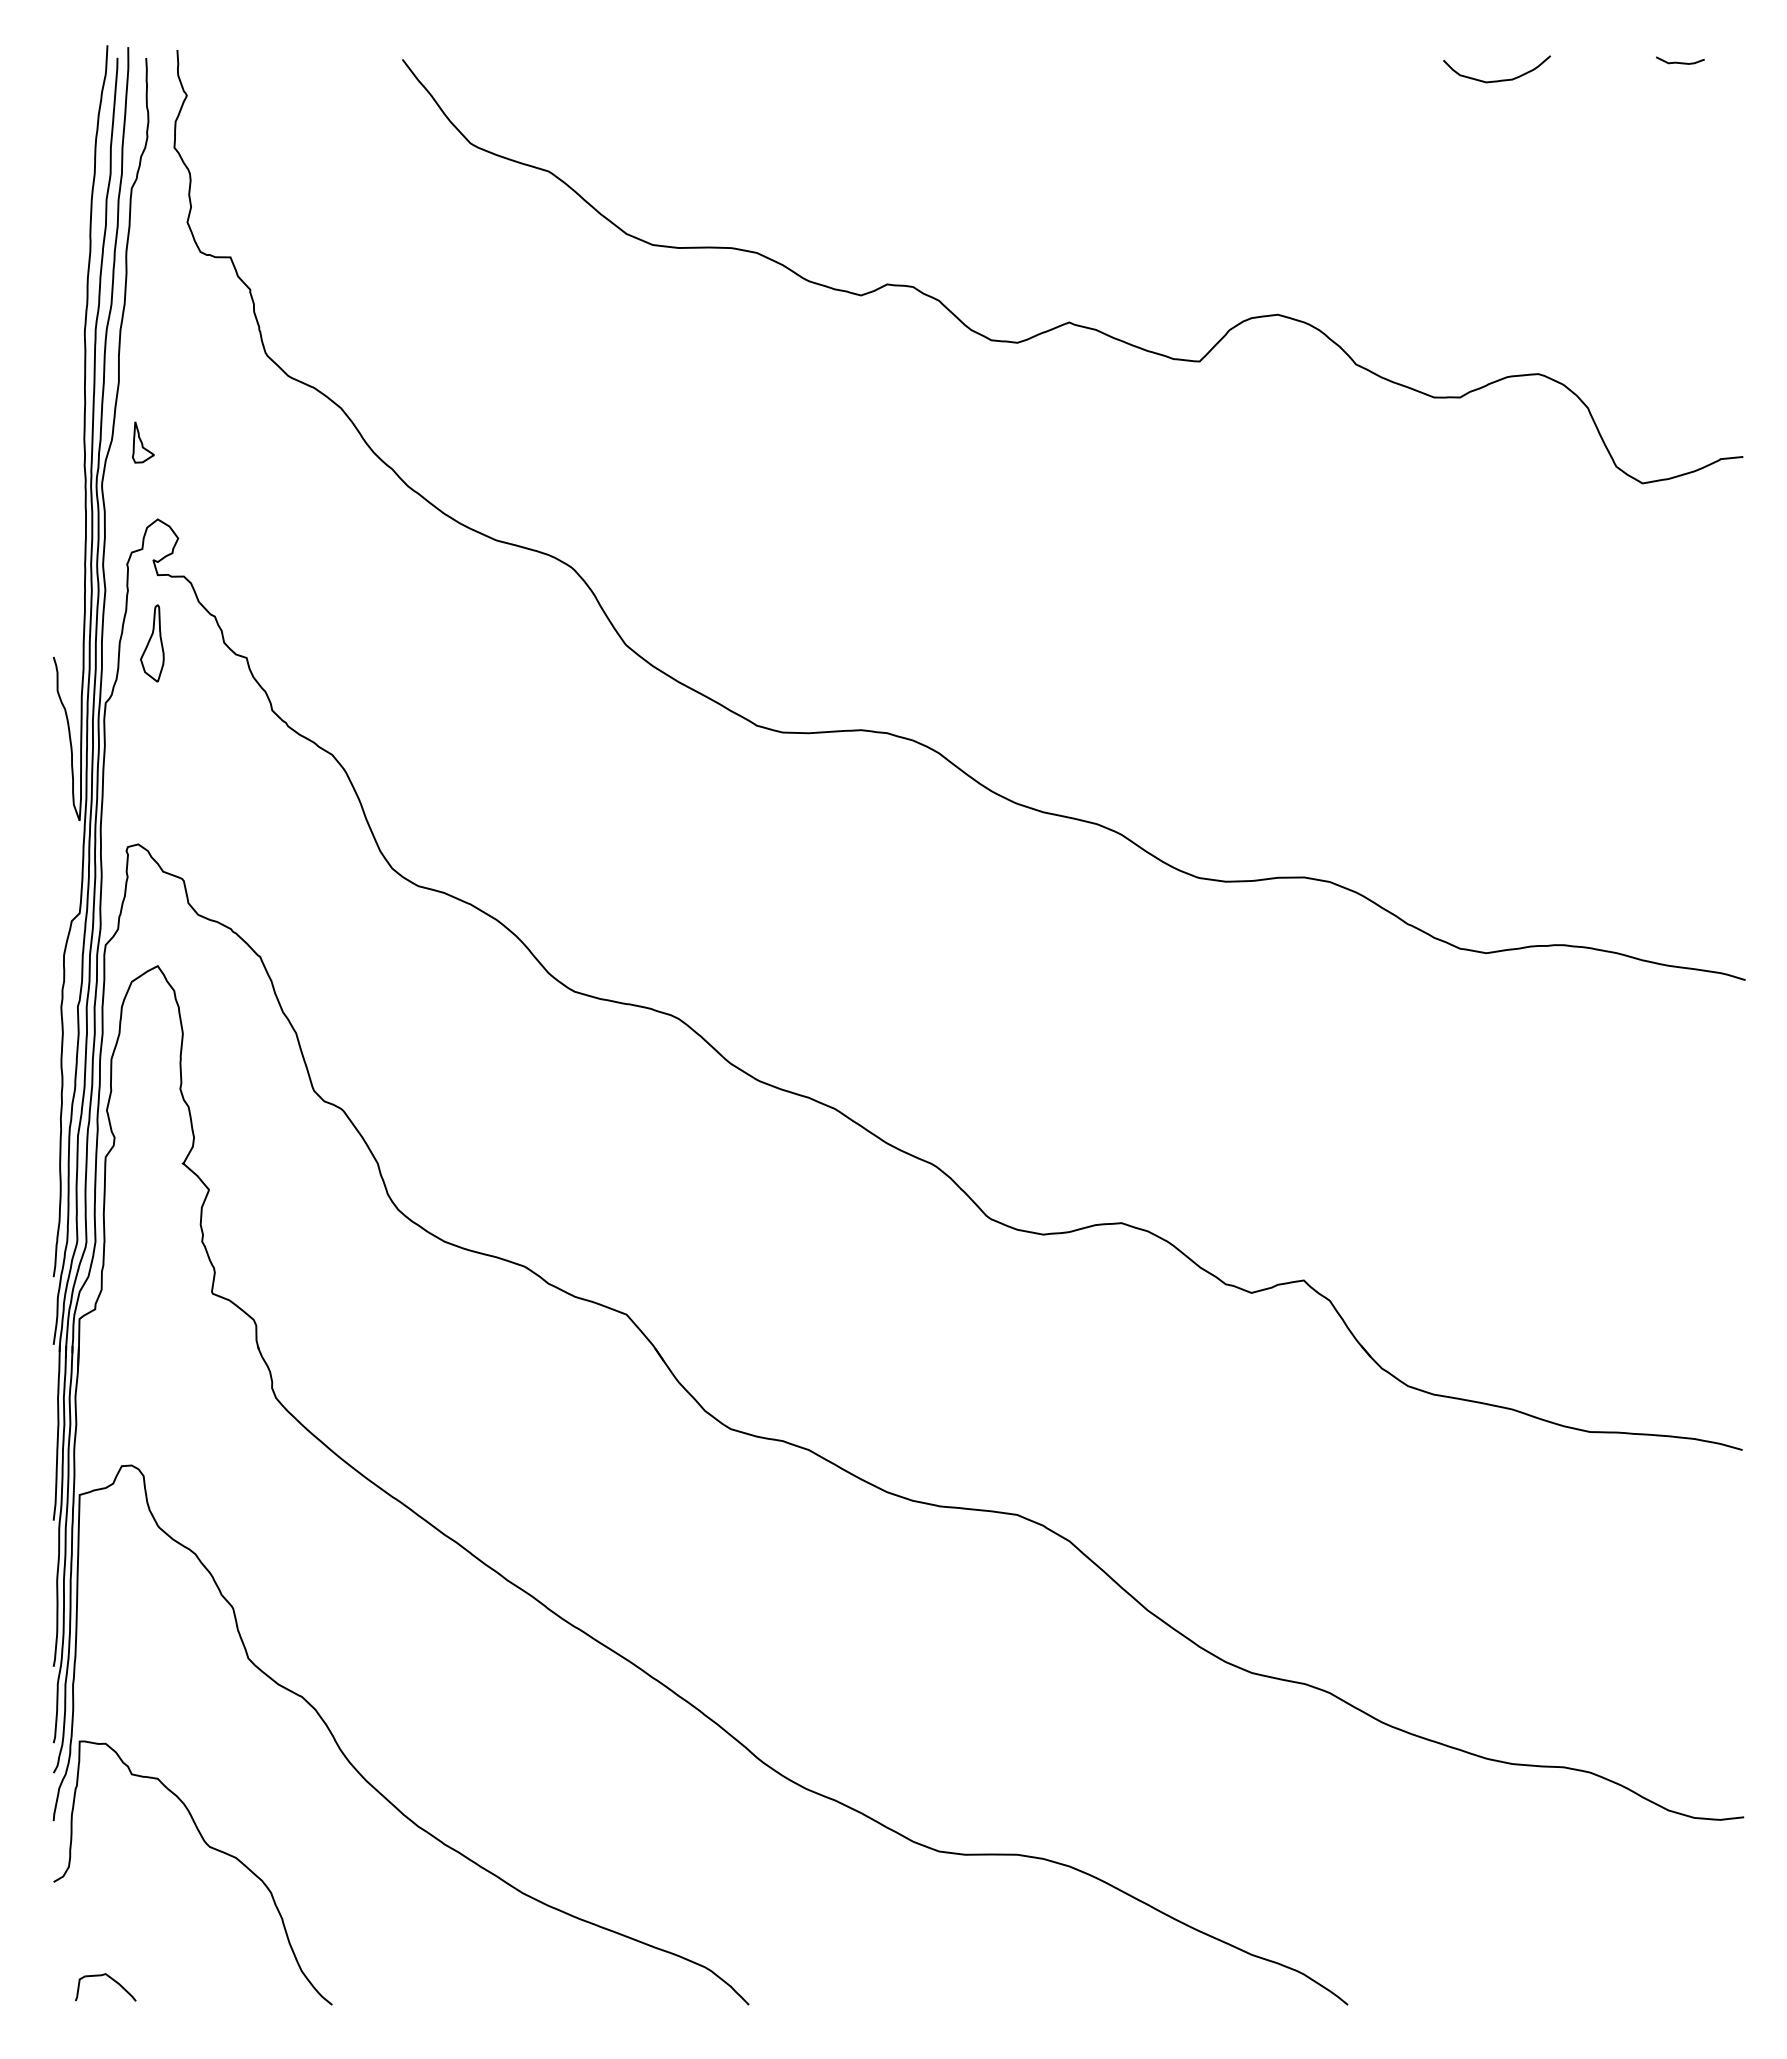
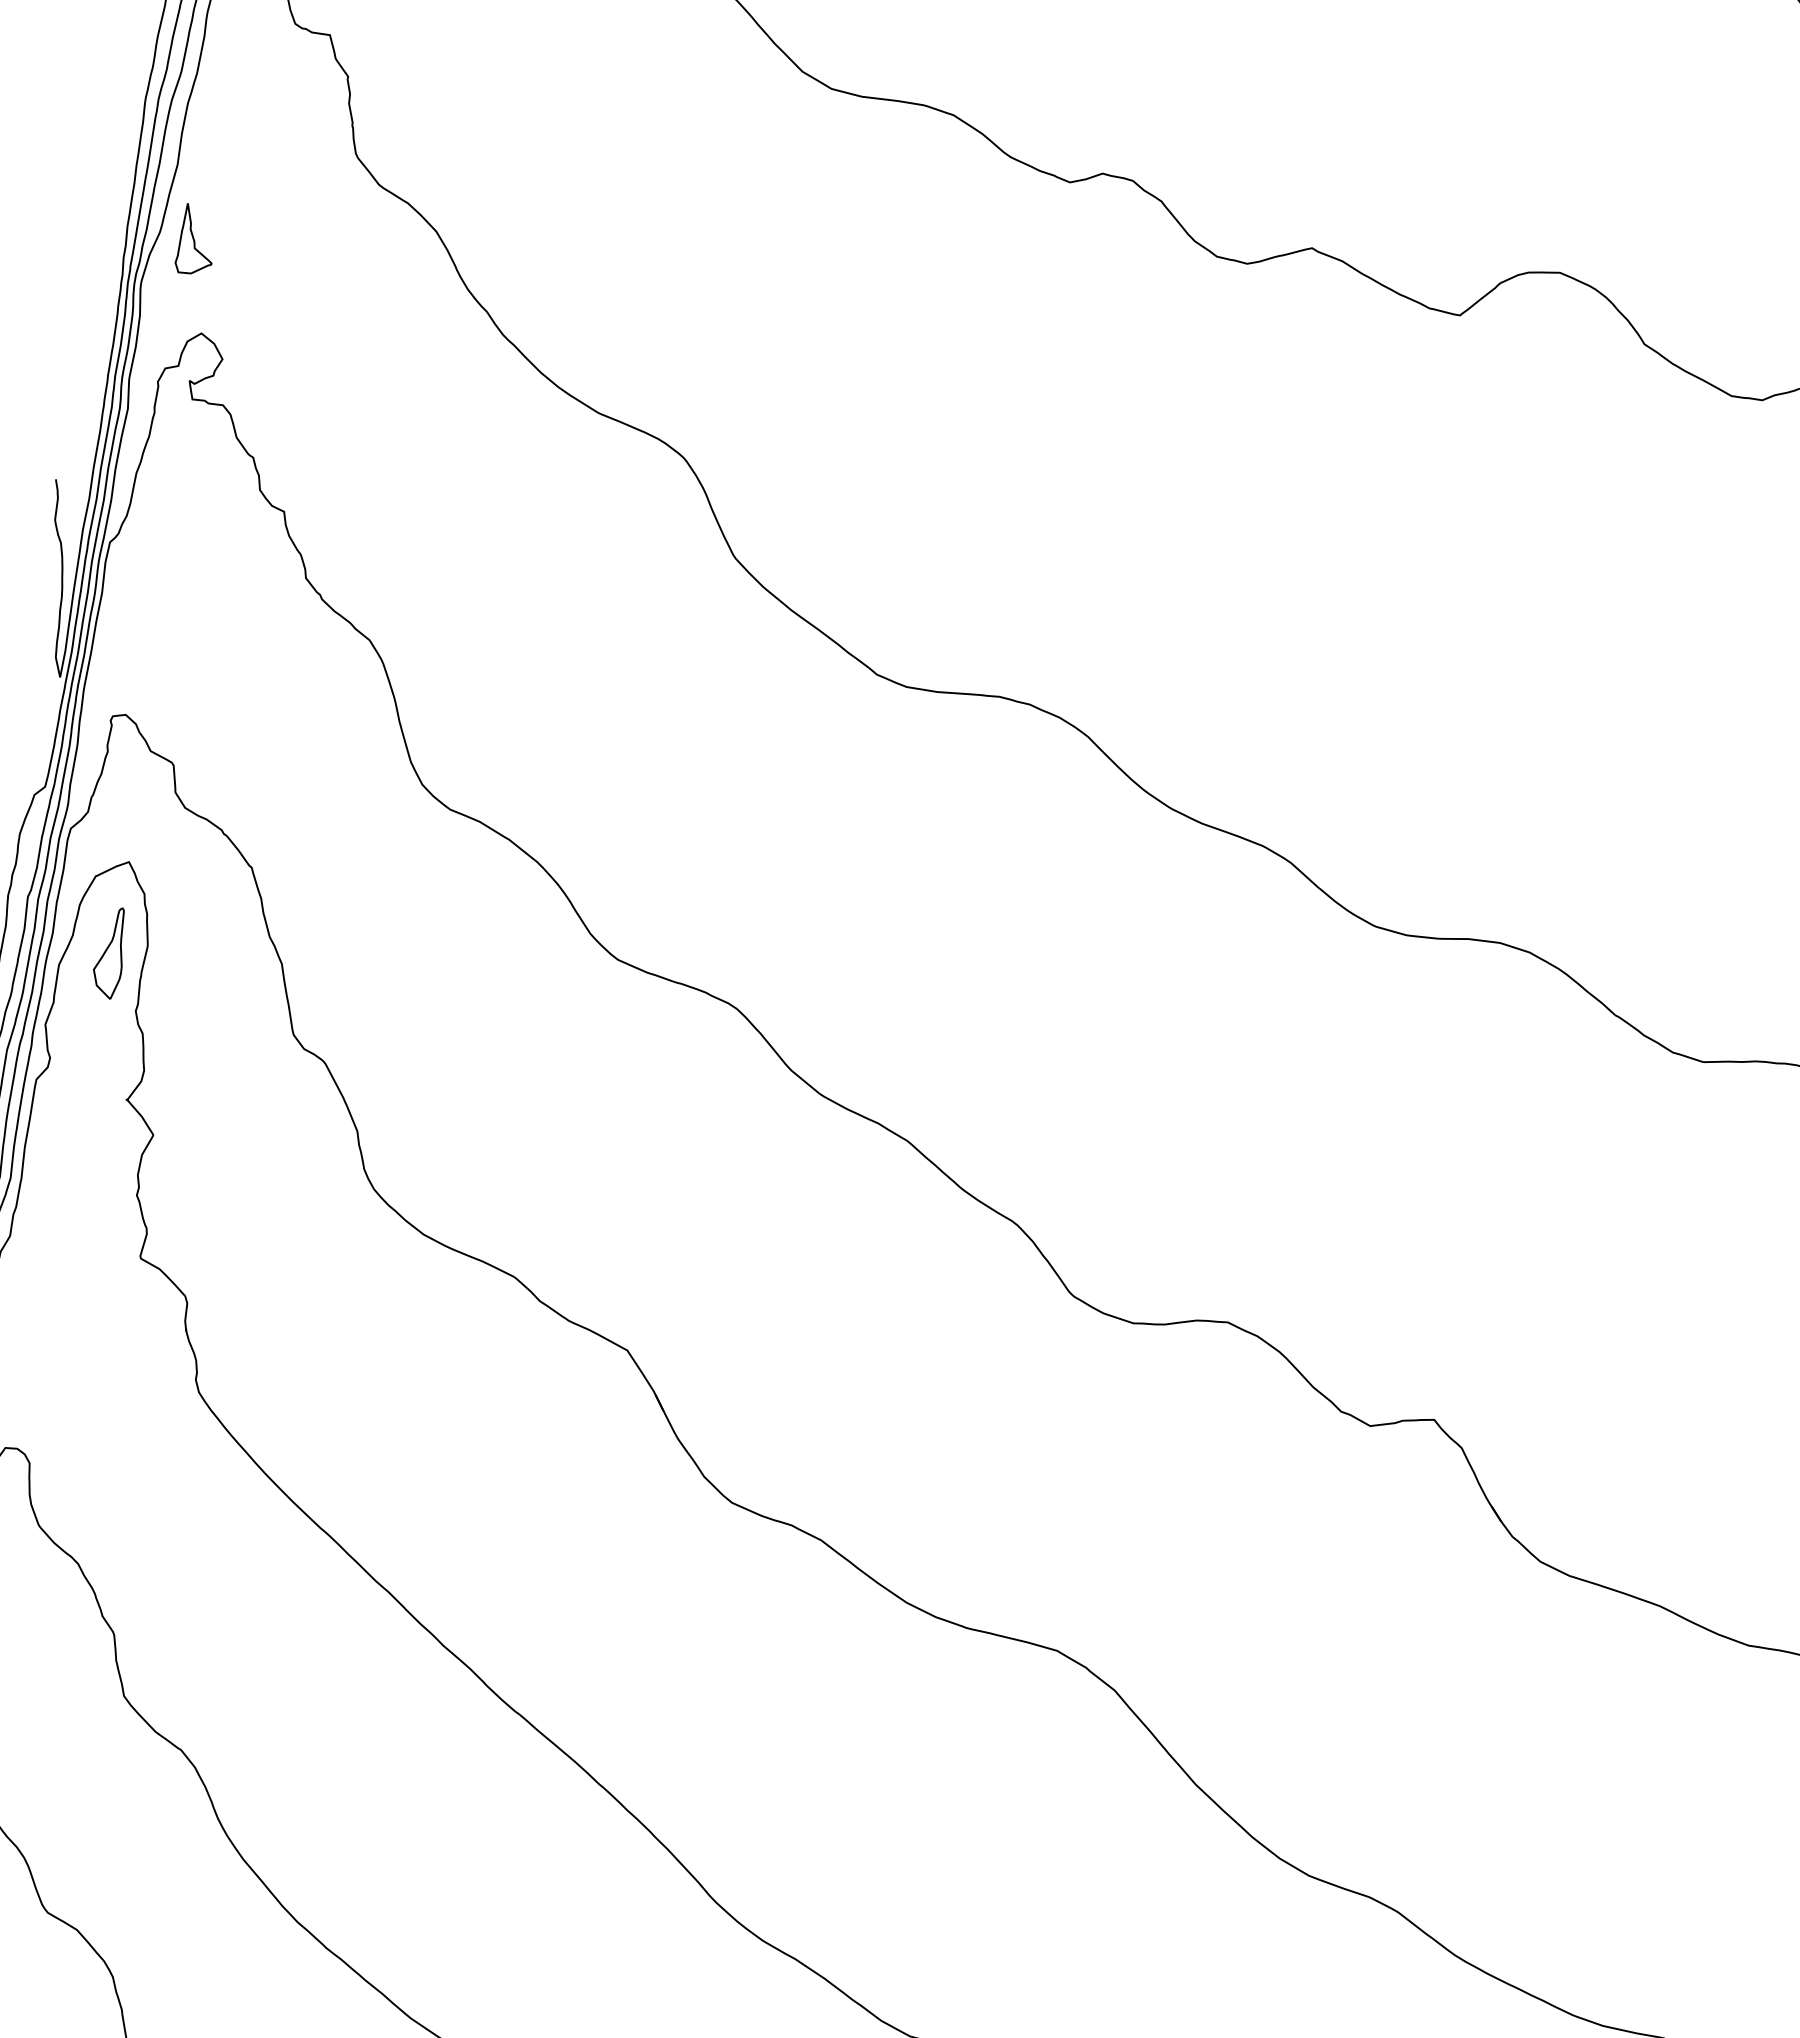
part: (143, 442) -> (196, 240), size x1.43
part: (152, 643) -> (110, 952), moved

